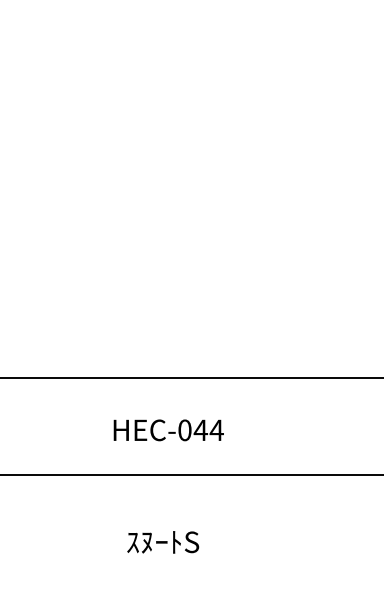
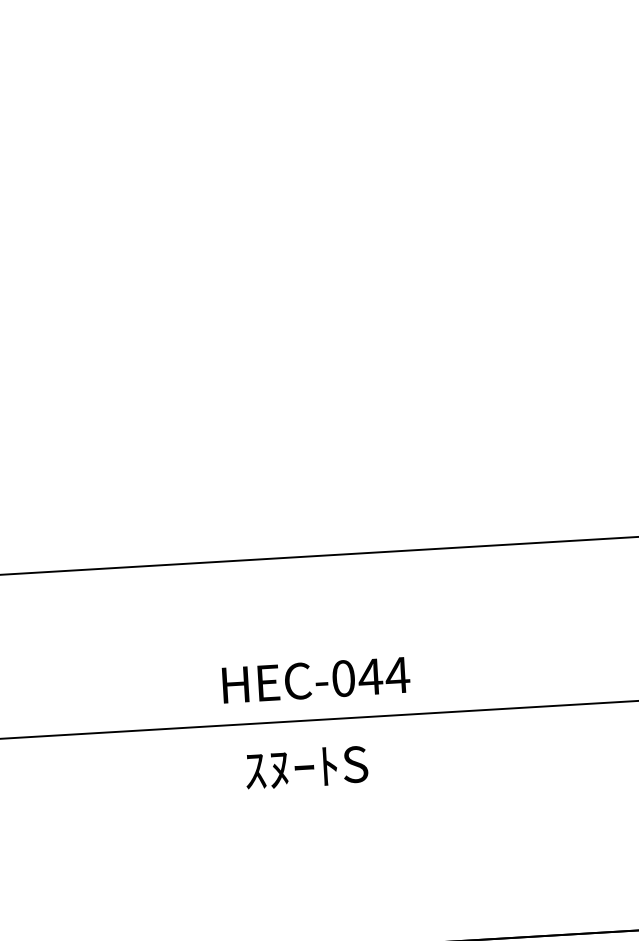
text: (168, 430) -> (315, 680), moved
text: (163, 542) -> (307, 767), moved

